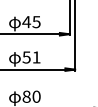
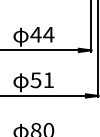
text: (36, 22) -> (48, 35), 45 -> 44

